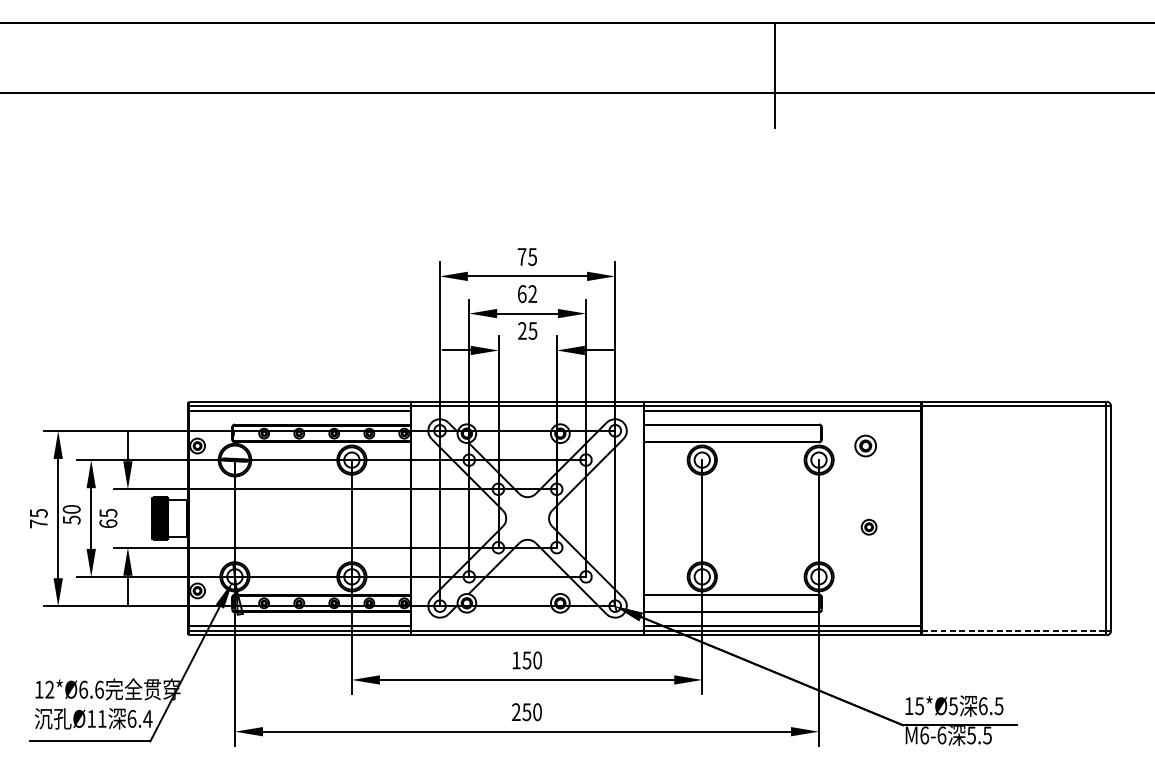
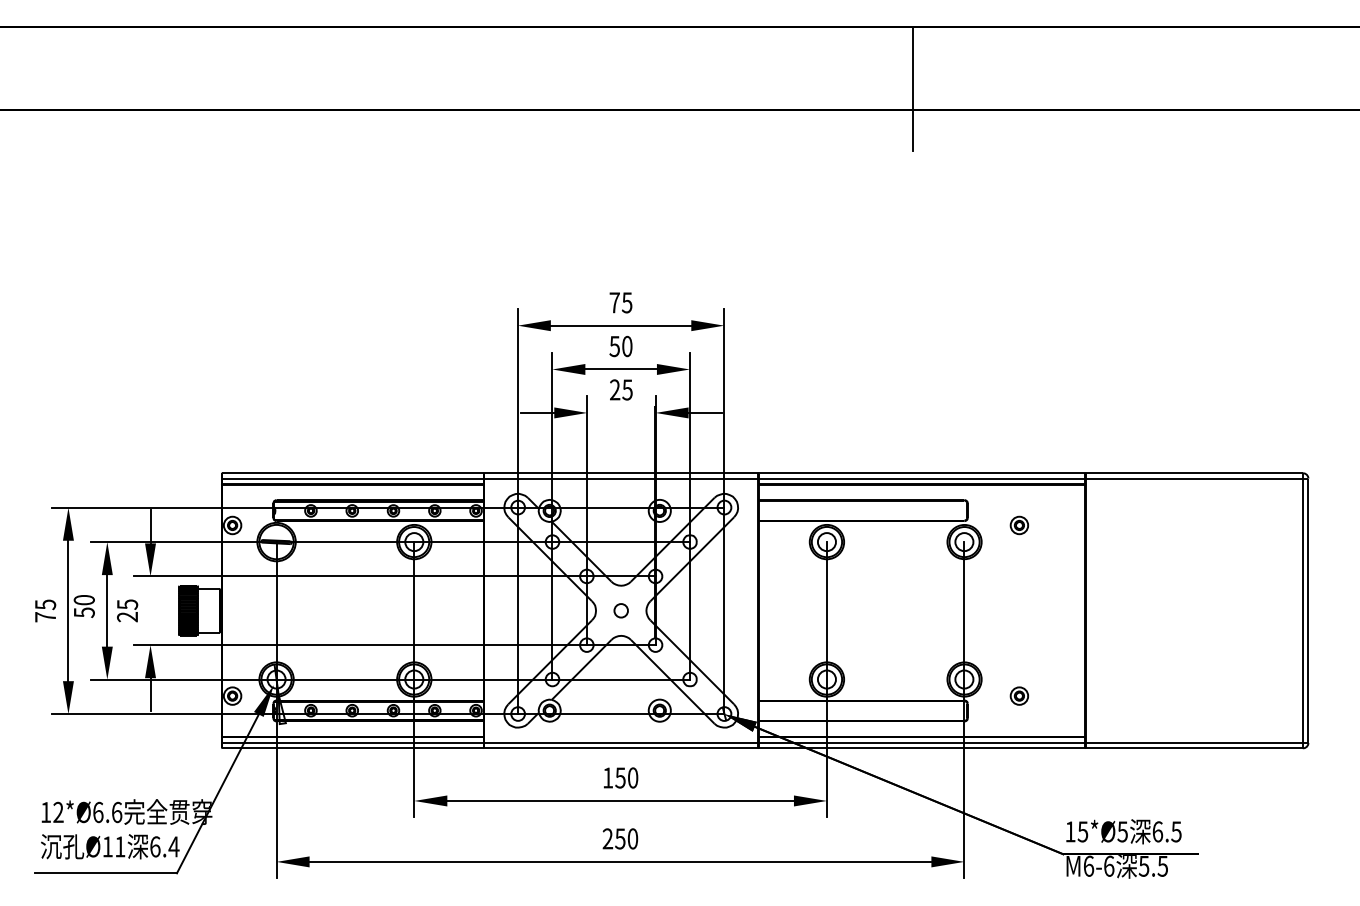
text: (526, 294) -> (620, 346), 62 -> 50
part: (865, 446) -> (1019, 525), size x0.71
circle: (526, 518) -> (620, 610), added
text: (108, 523) -> (127, 616), 65 -> 25
part: (868, 526) -> (1018, 695), moved
line: (1014, 631) -> (1194, 743), dashed -> solid

